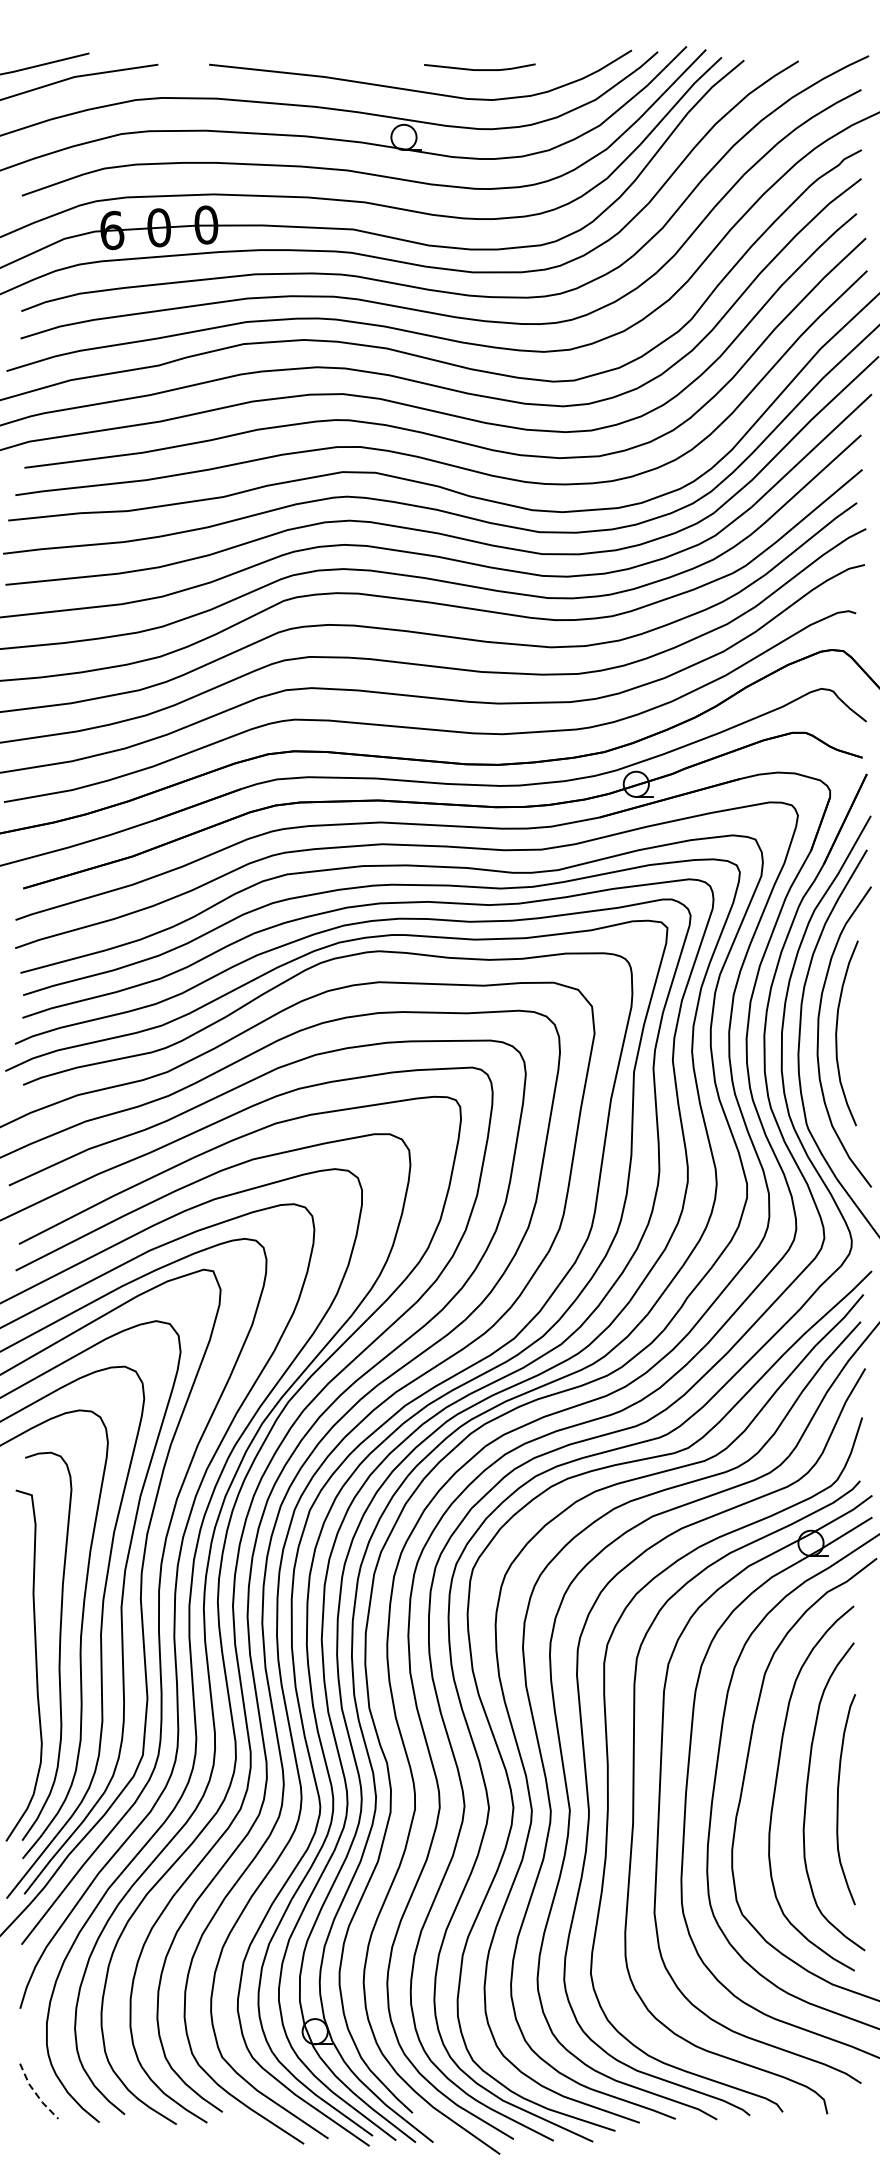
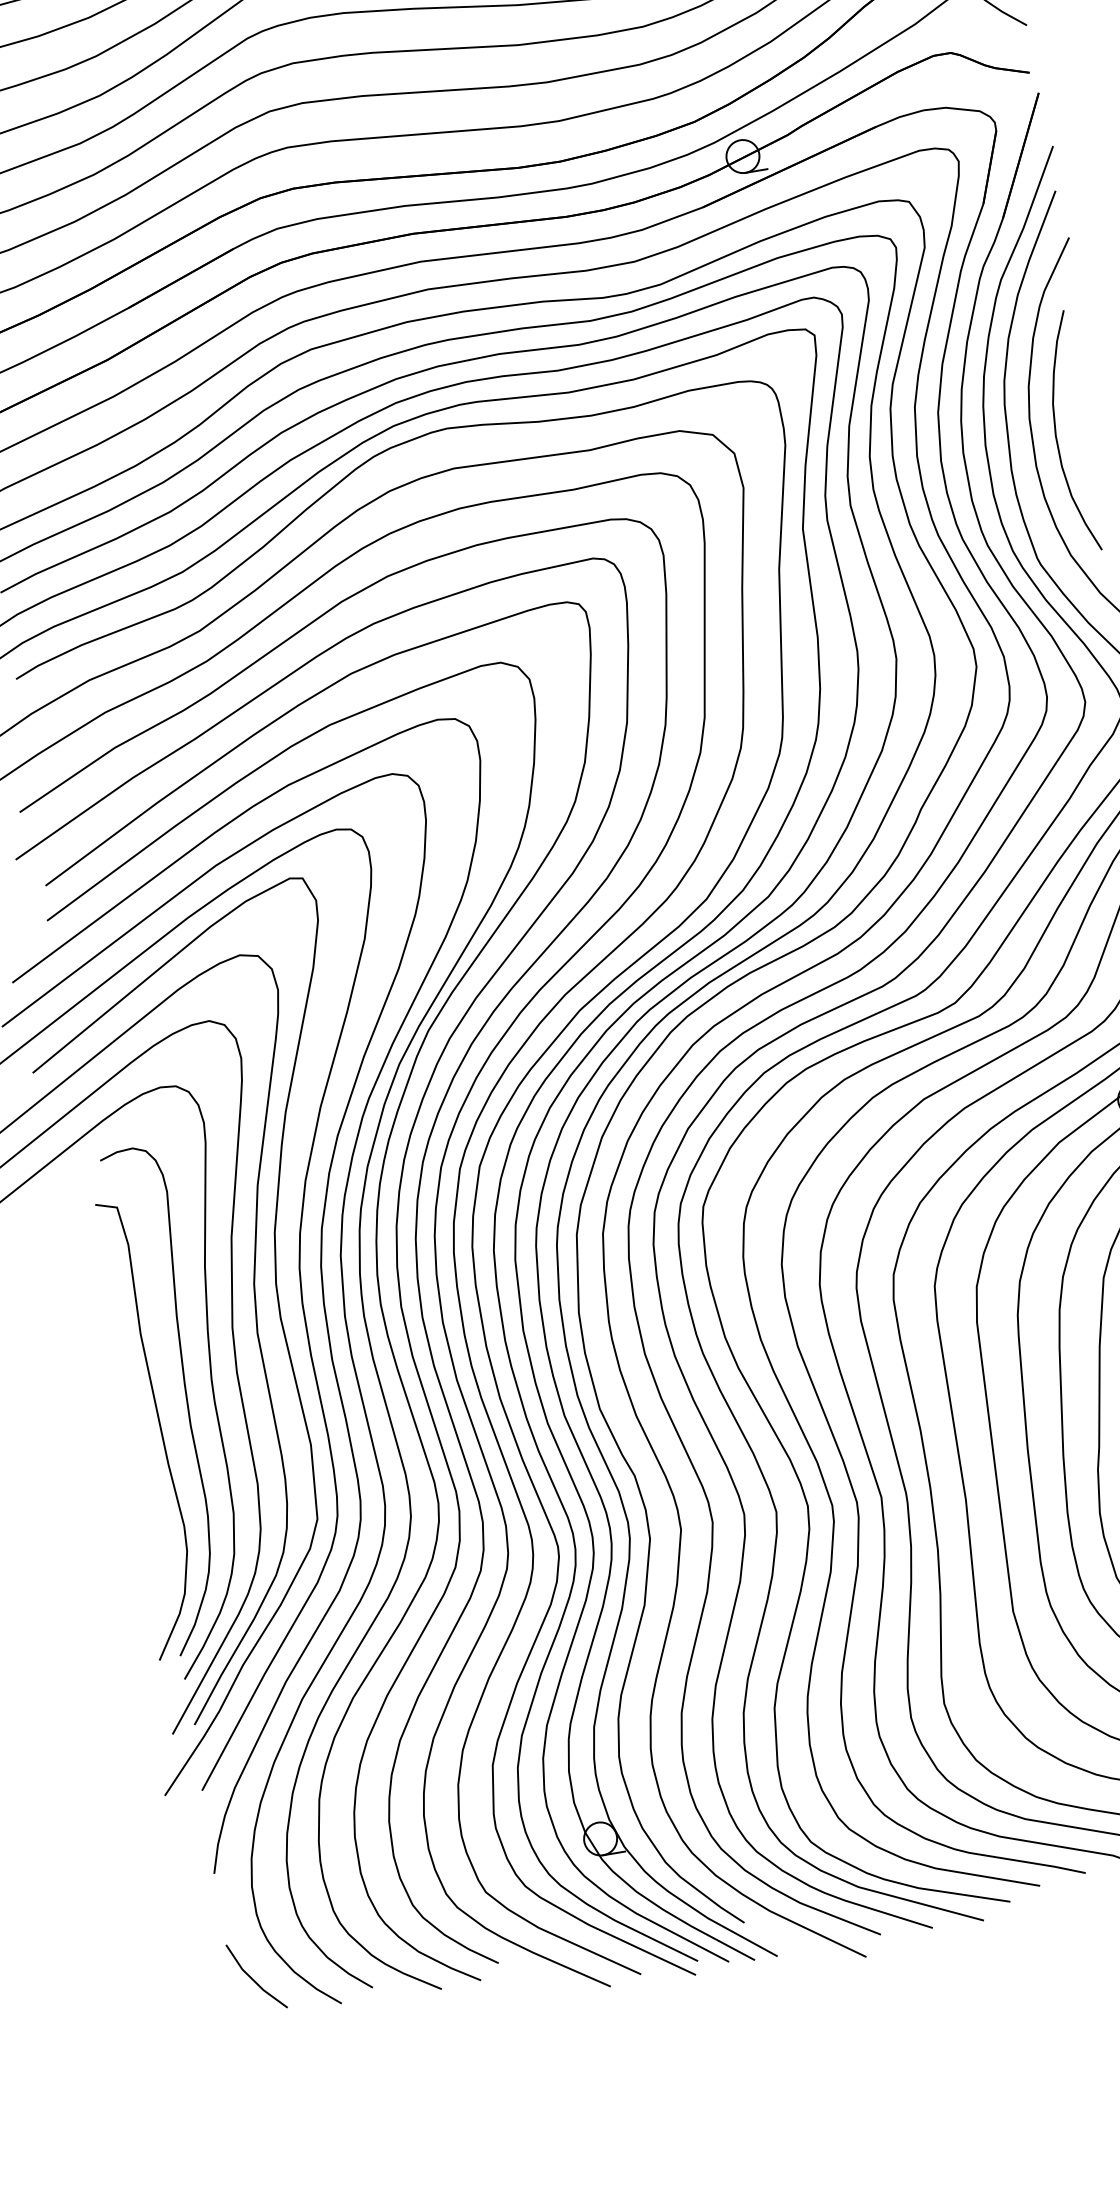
line: (36, 2093) -> (253, 1979), dashed -> solid

